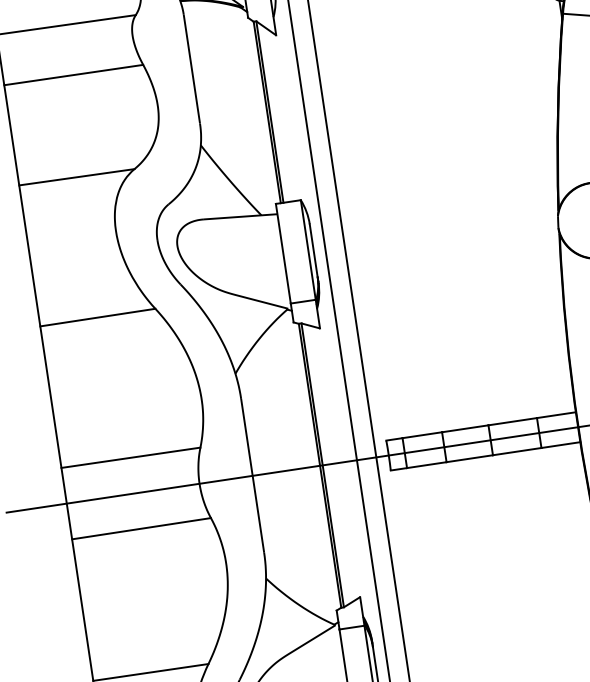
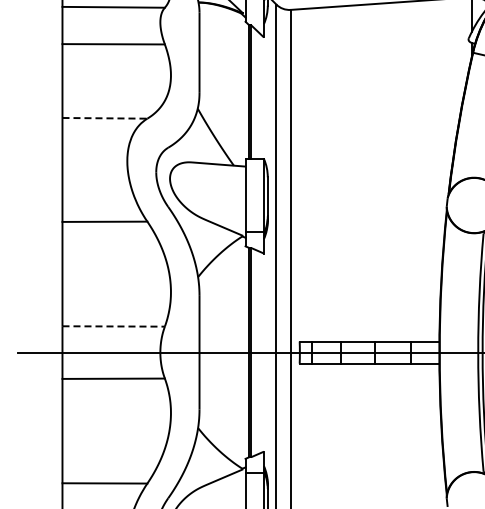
line: (77, 177) -> (105, 118), solid -> dashed
line: (132, 457) -> (114, 326), solid -> dashed

